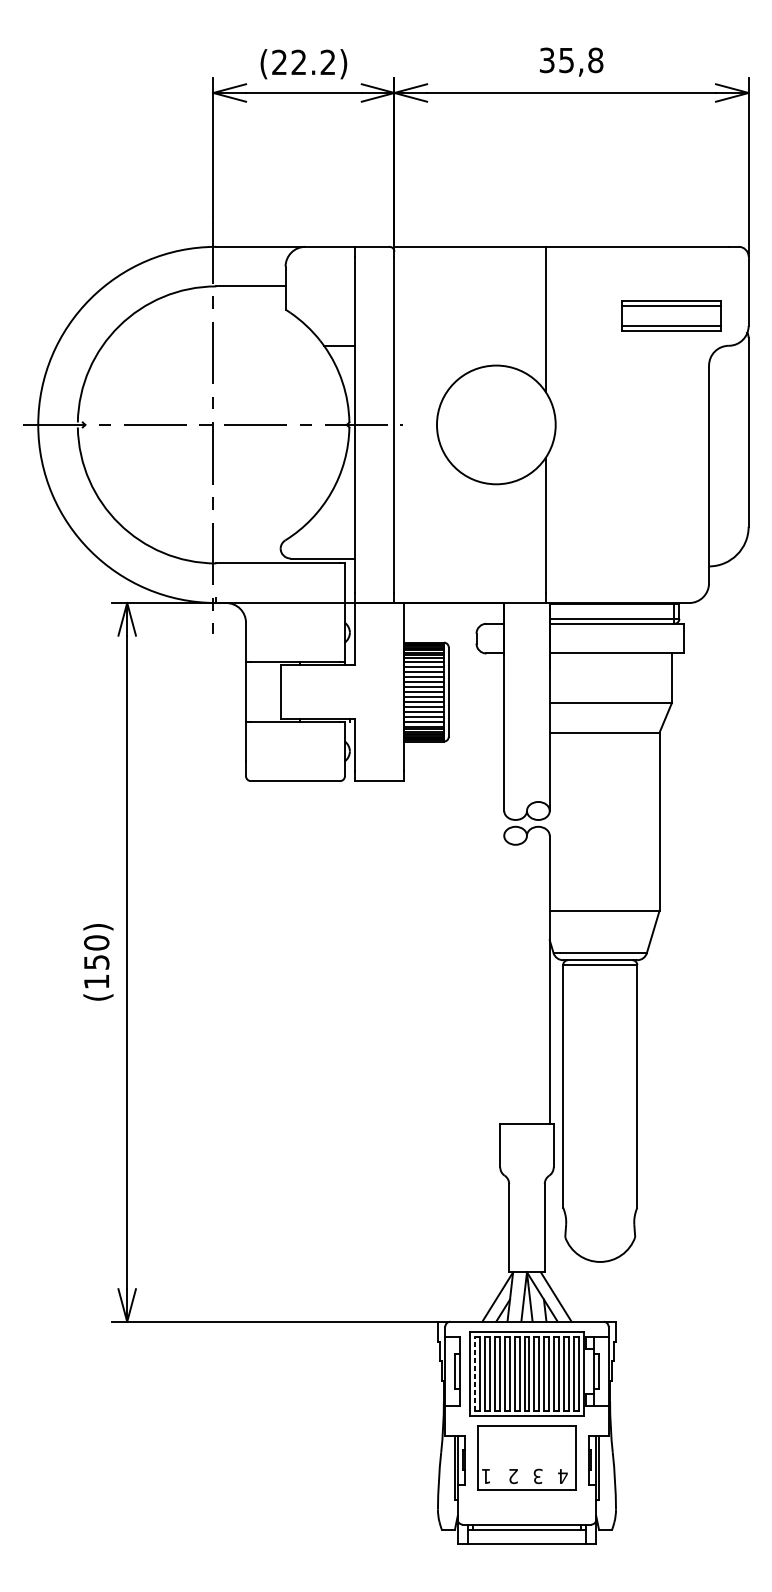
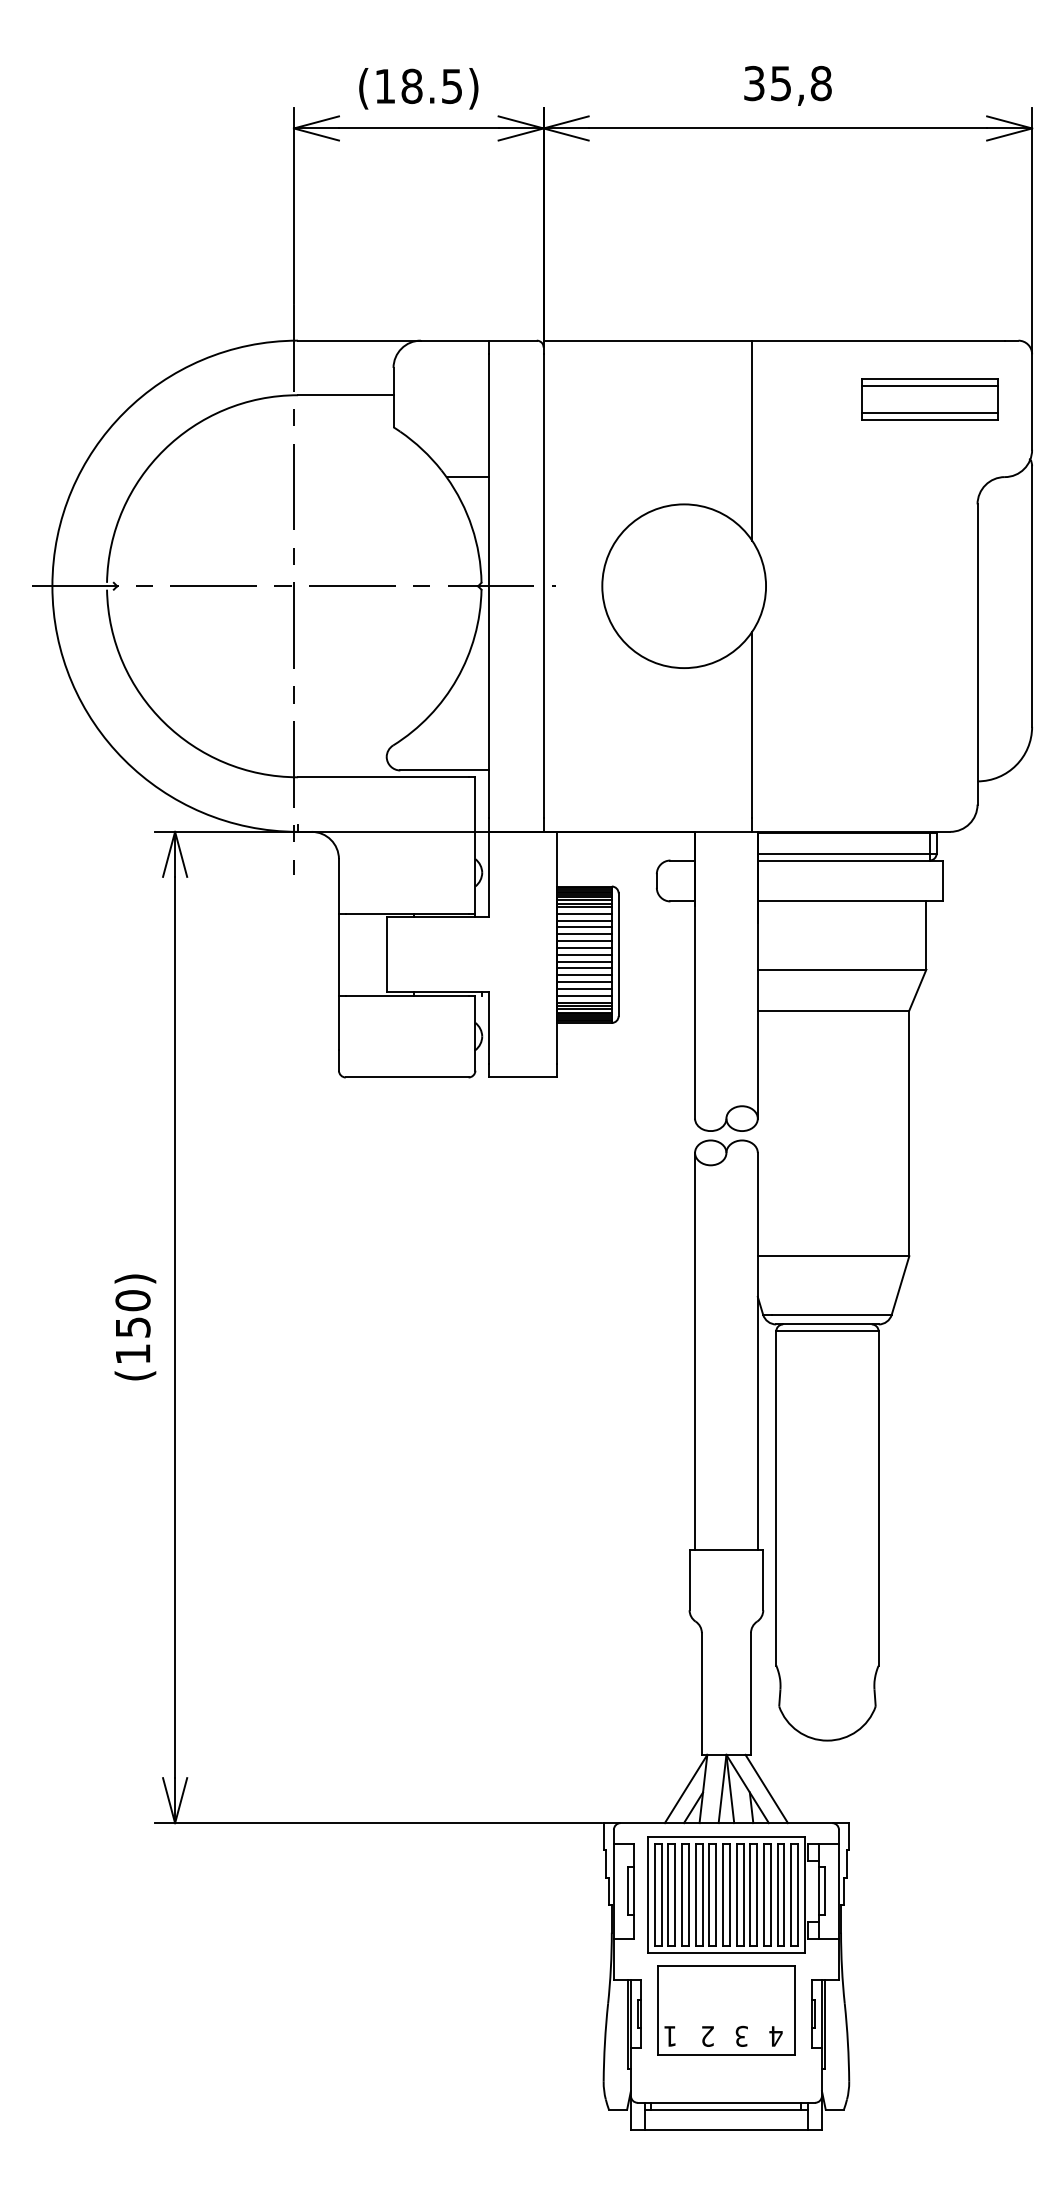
text: (303, 62) -> (418, 86), (22.2) -> (18.5)
part: (671, 316) -> (929, 399), moved
line: (504, 979) -> (695, 1351), added
line: (474, 1373) -> (654, 1894), dashed -> solid

